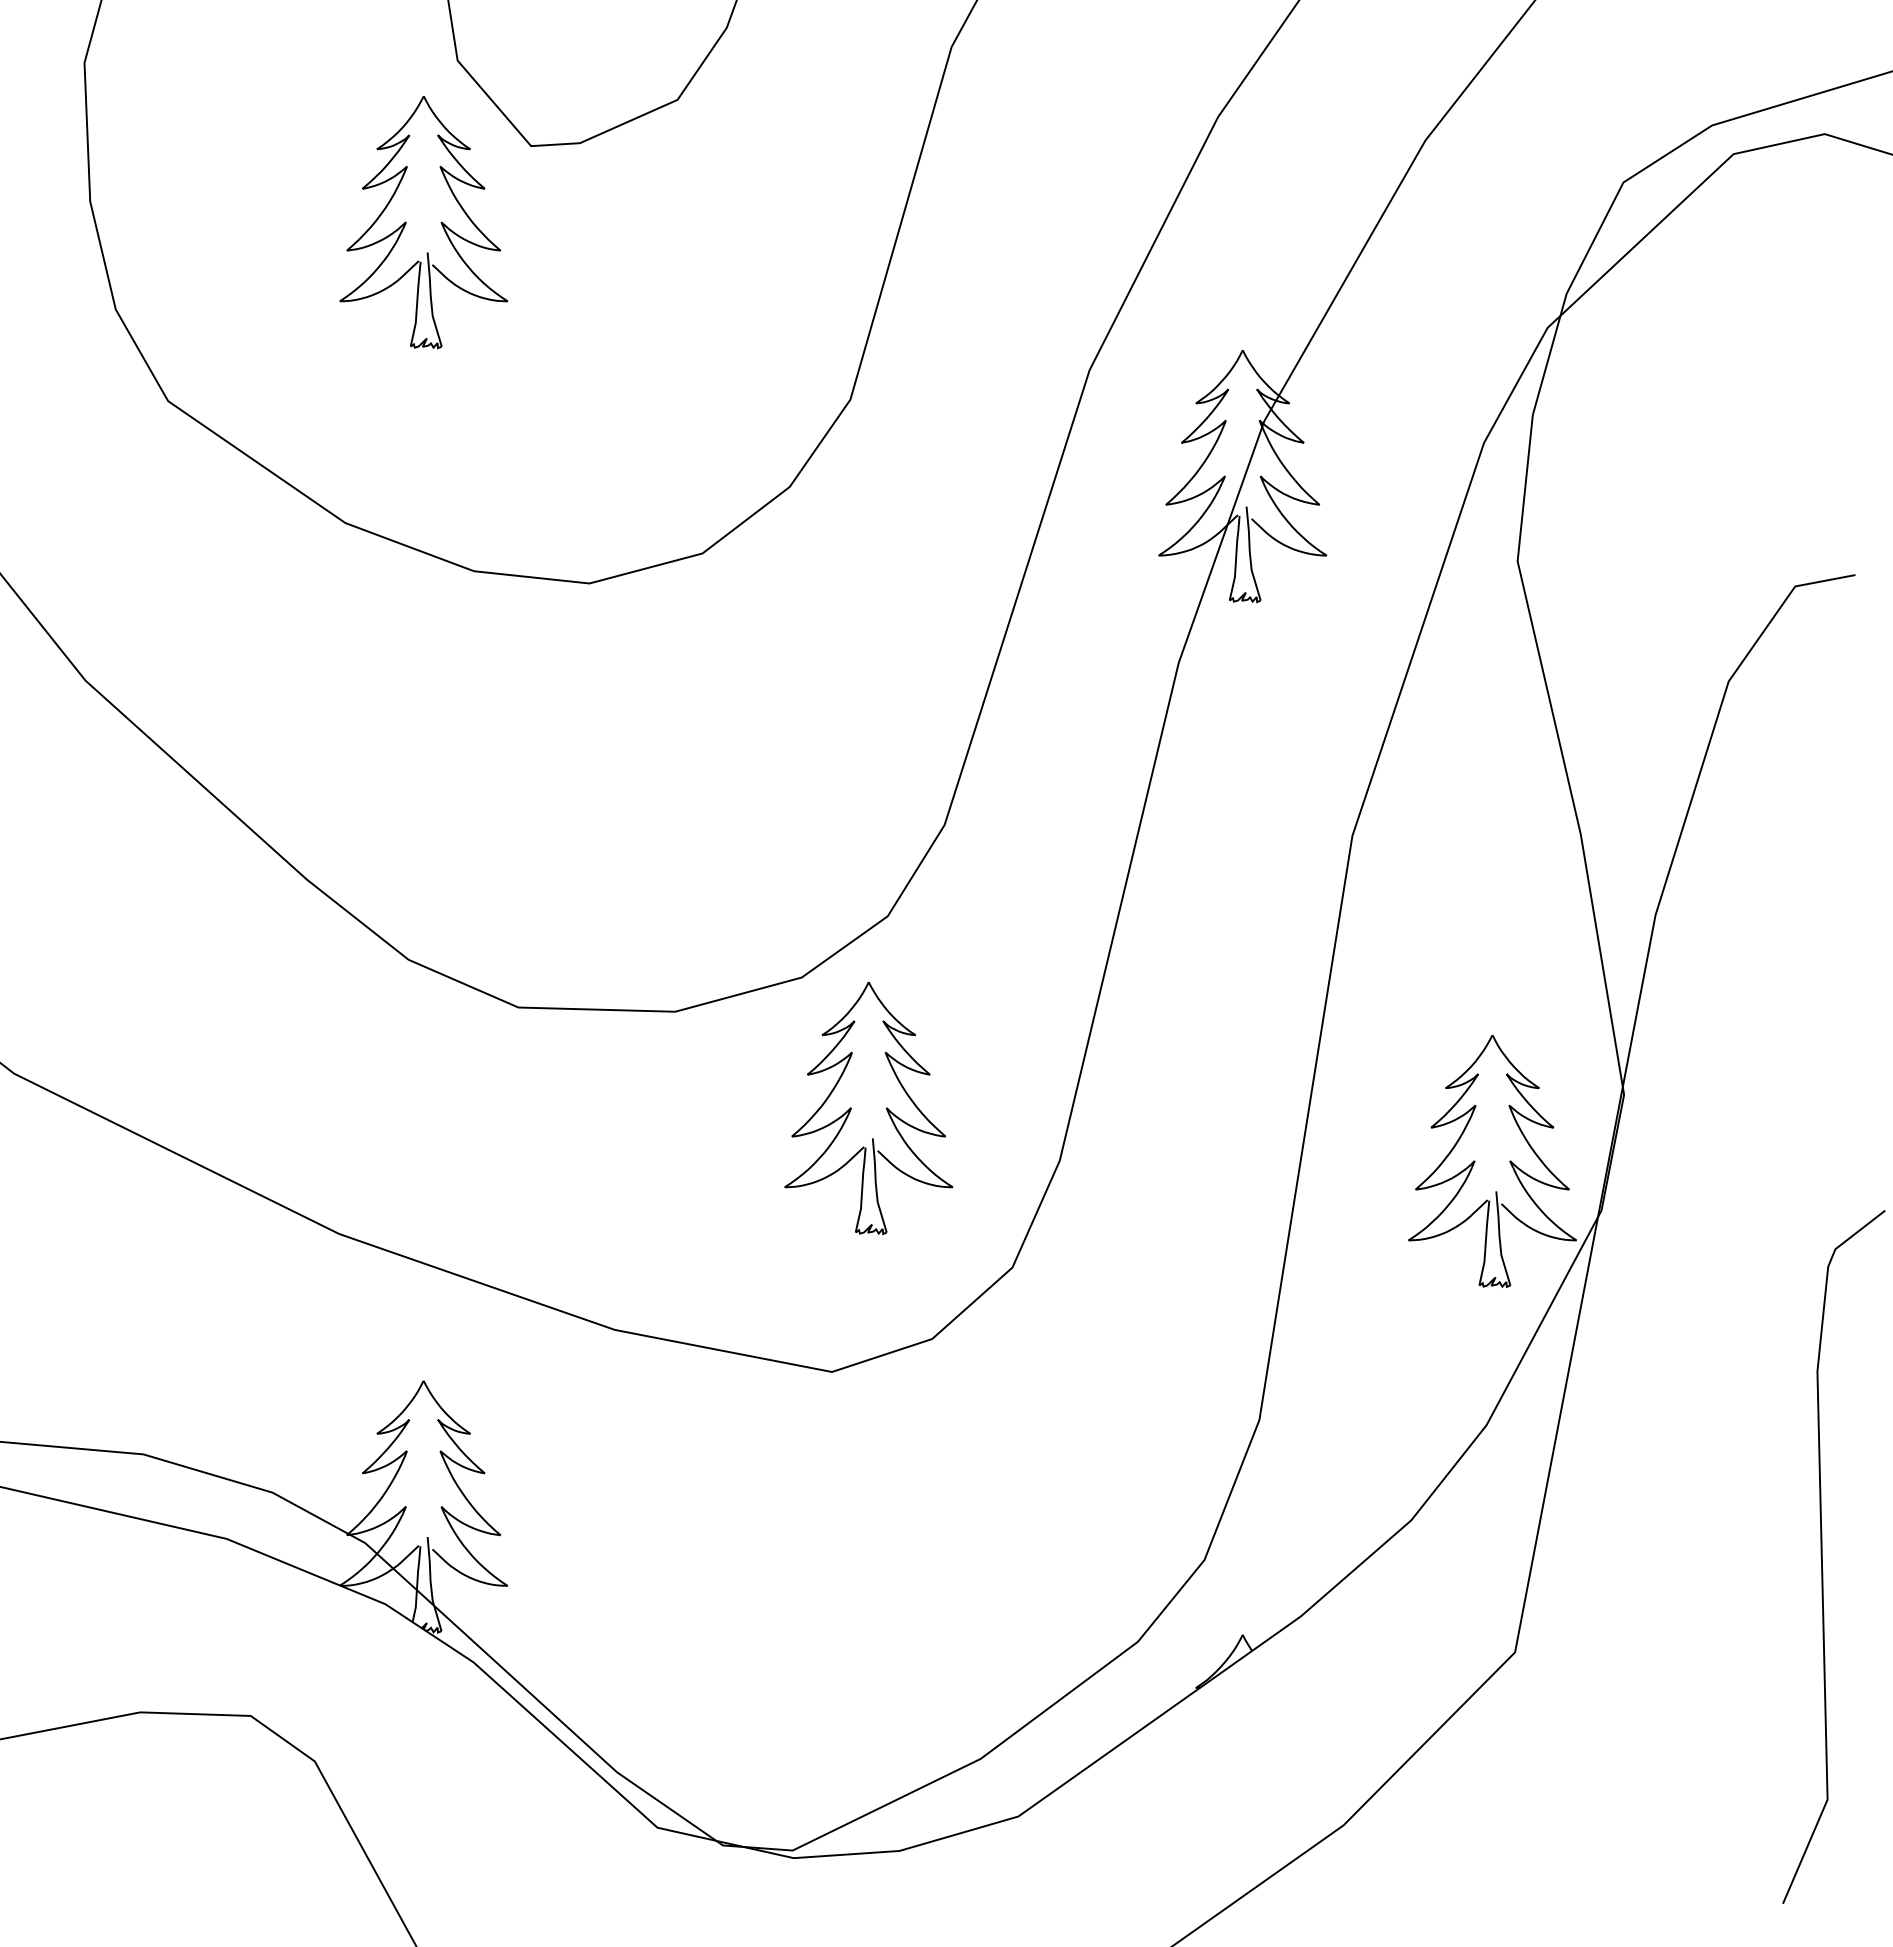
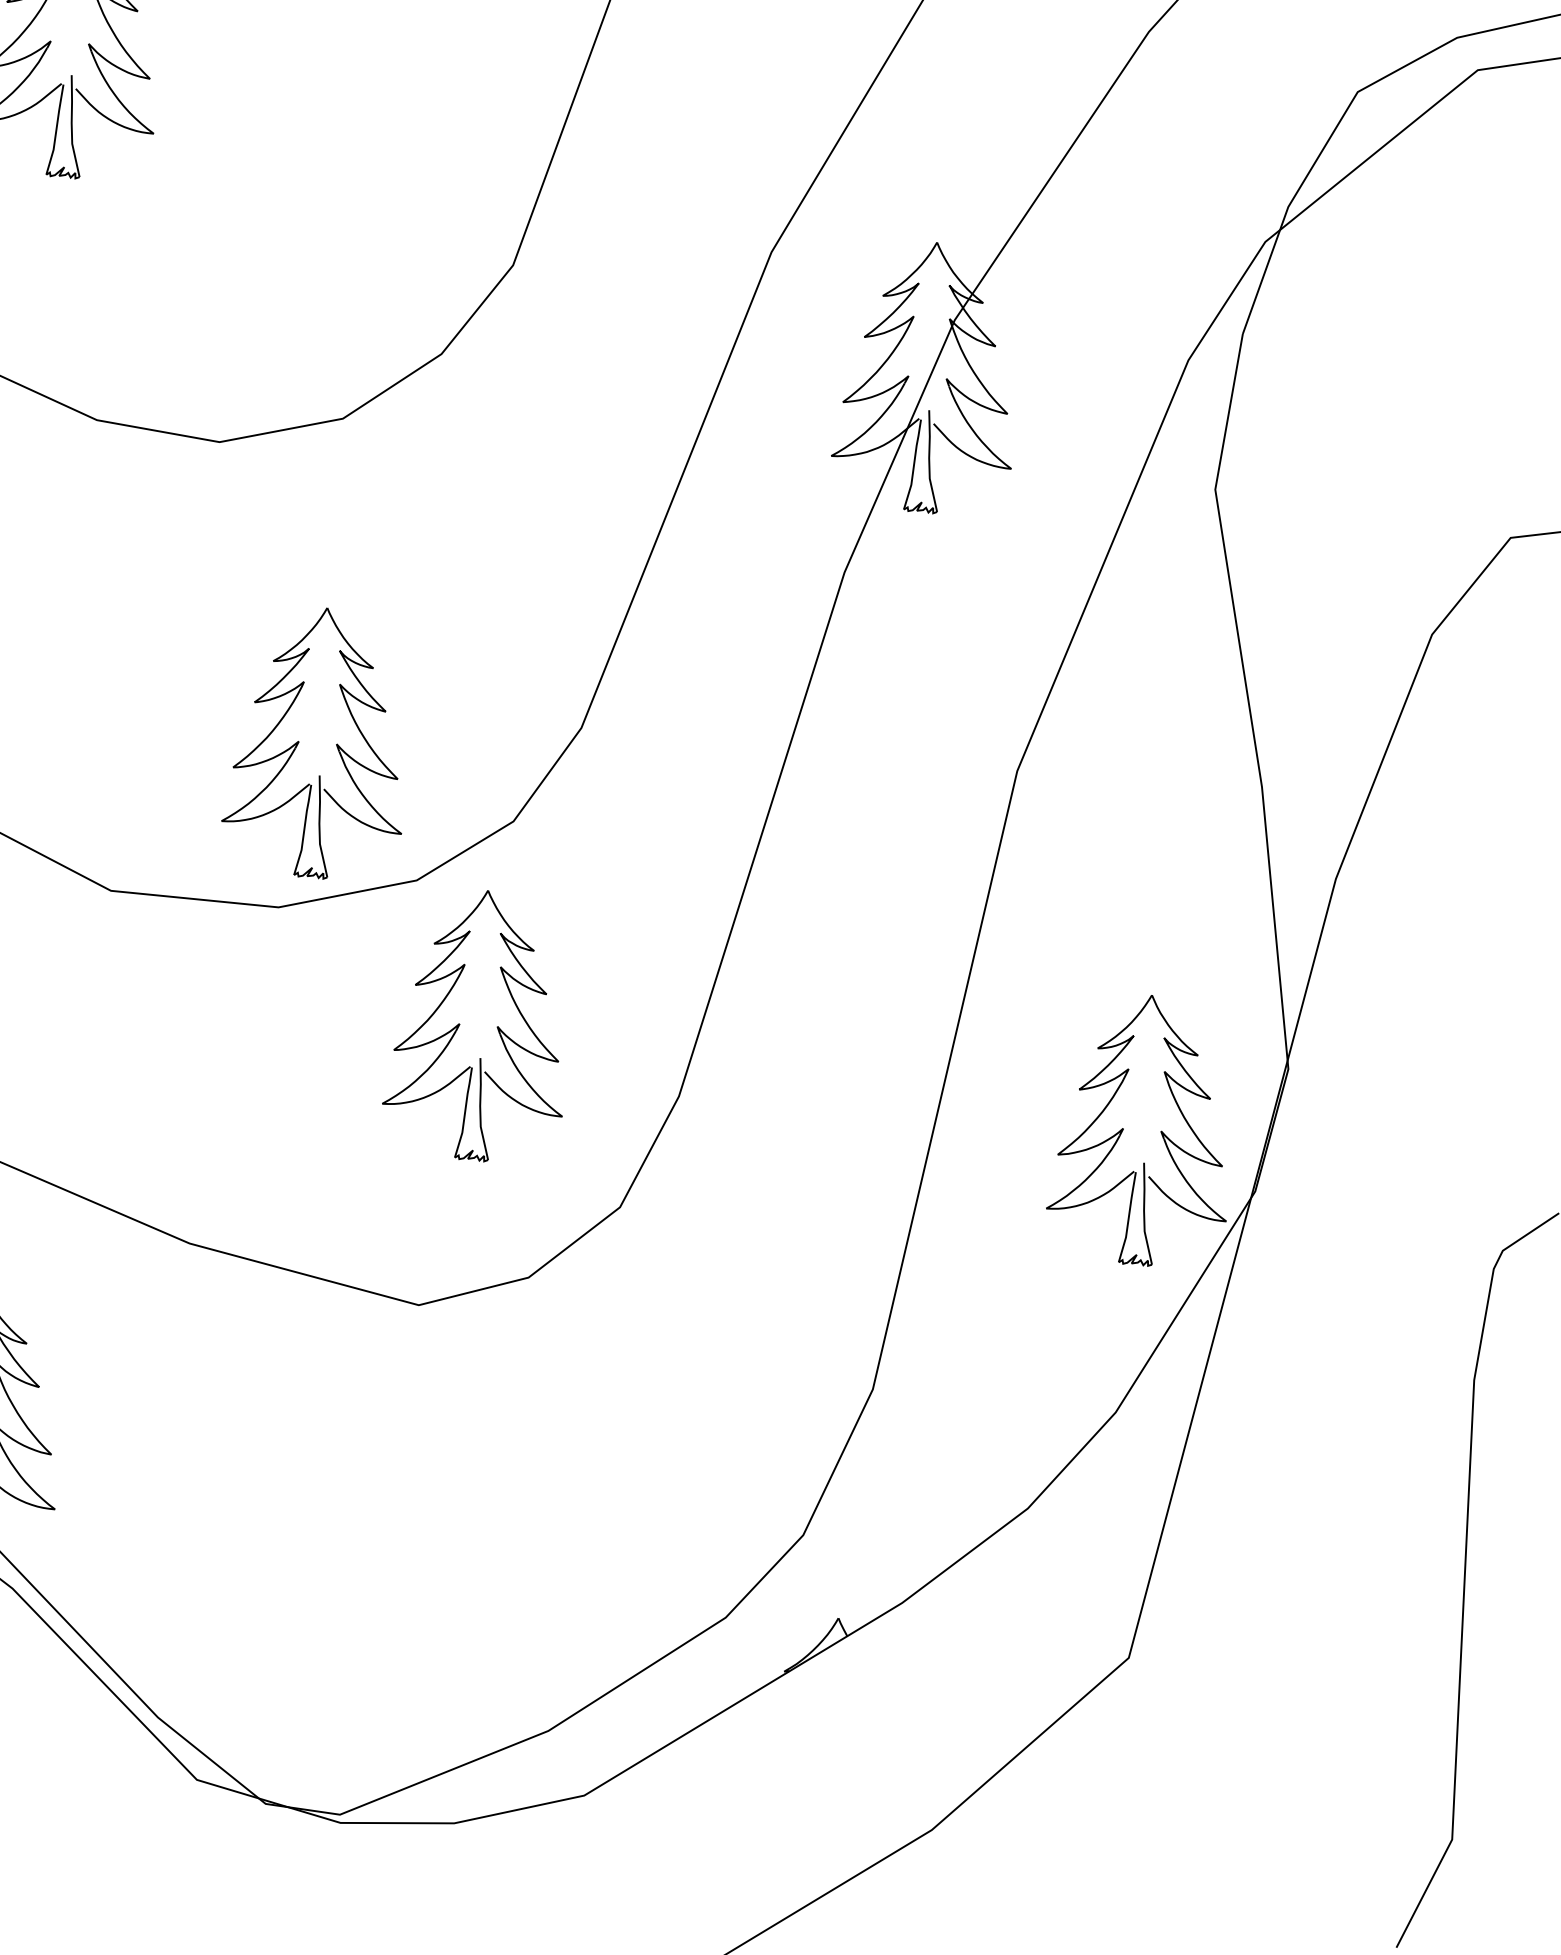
part: (683, 856) -> (299, 741), added

